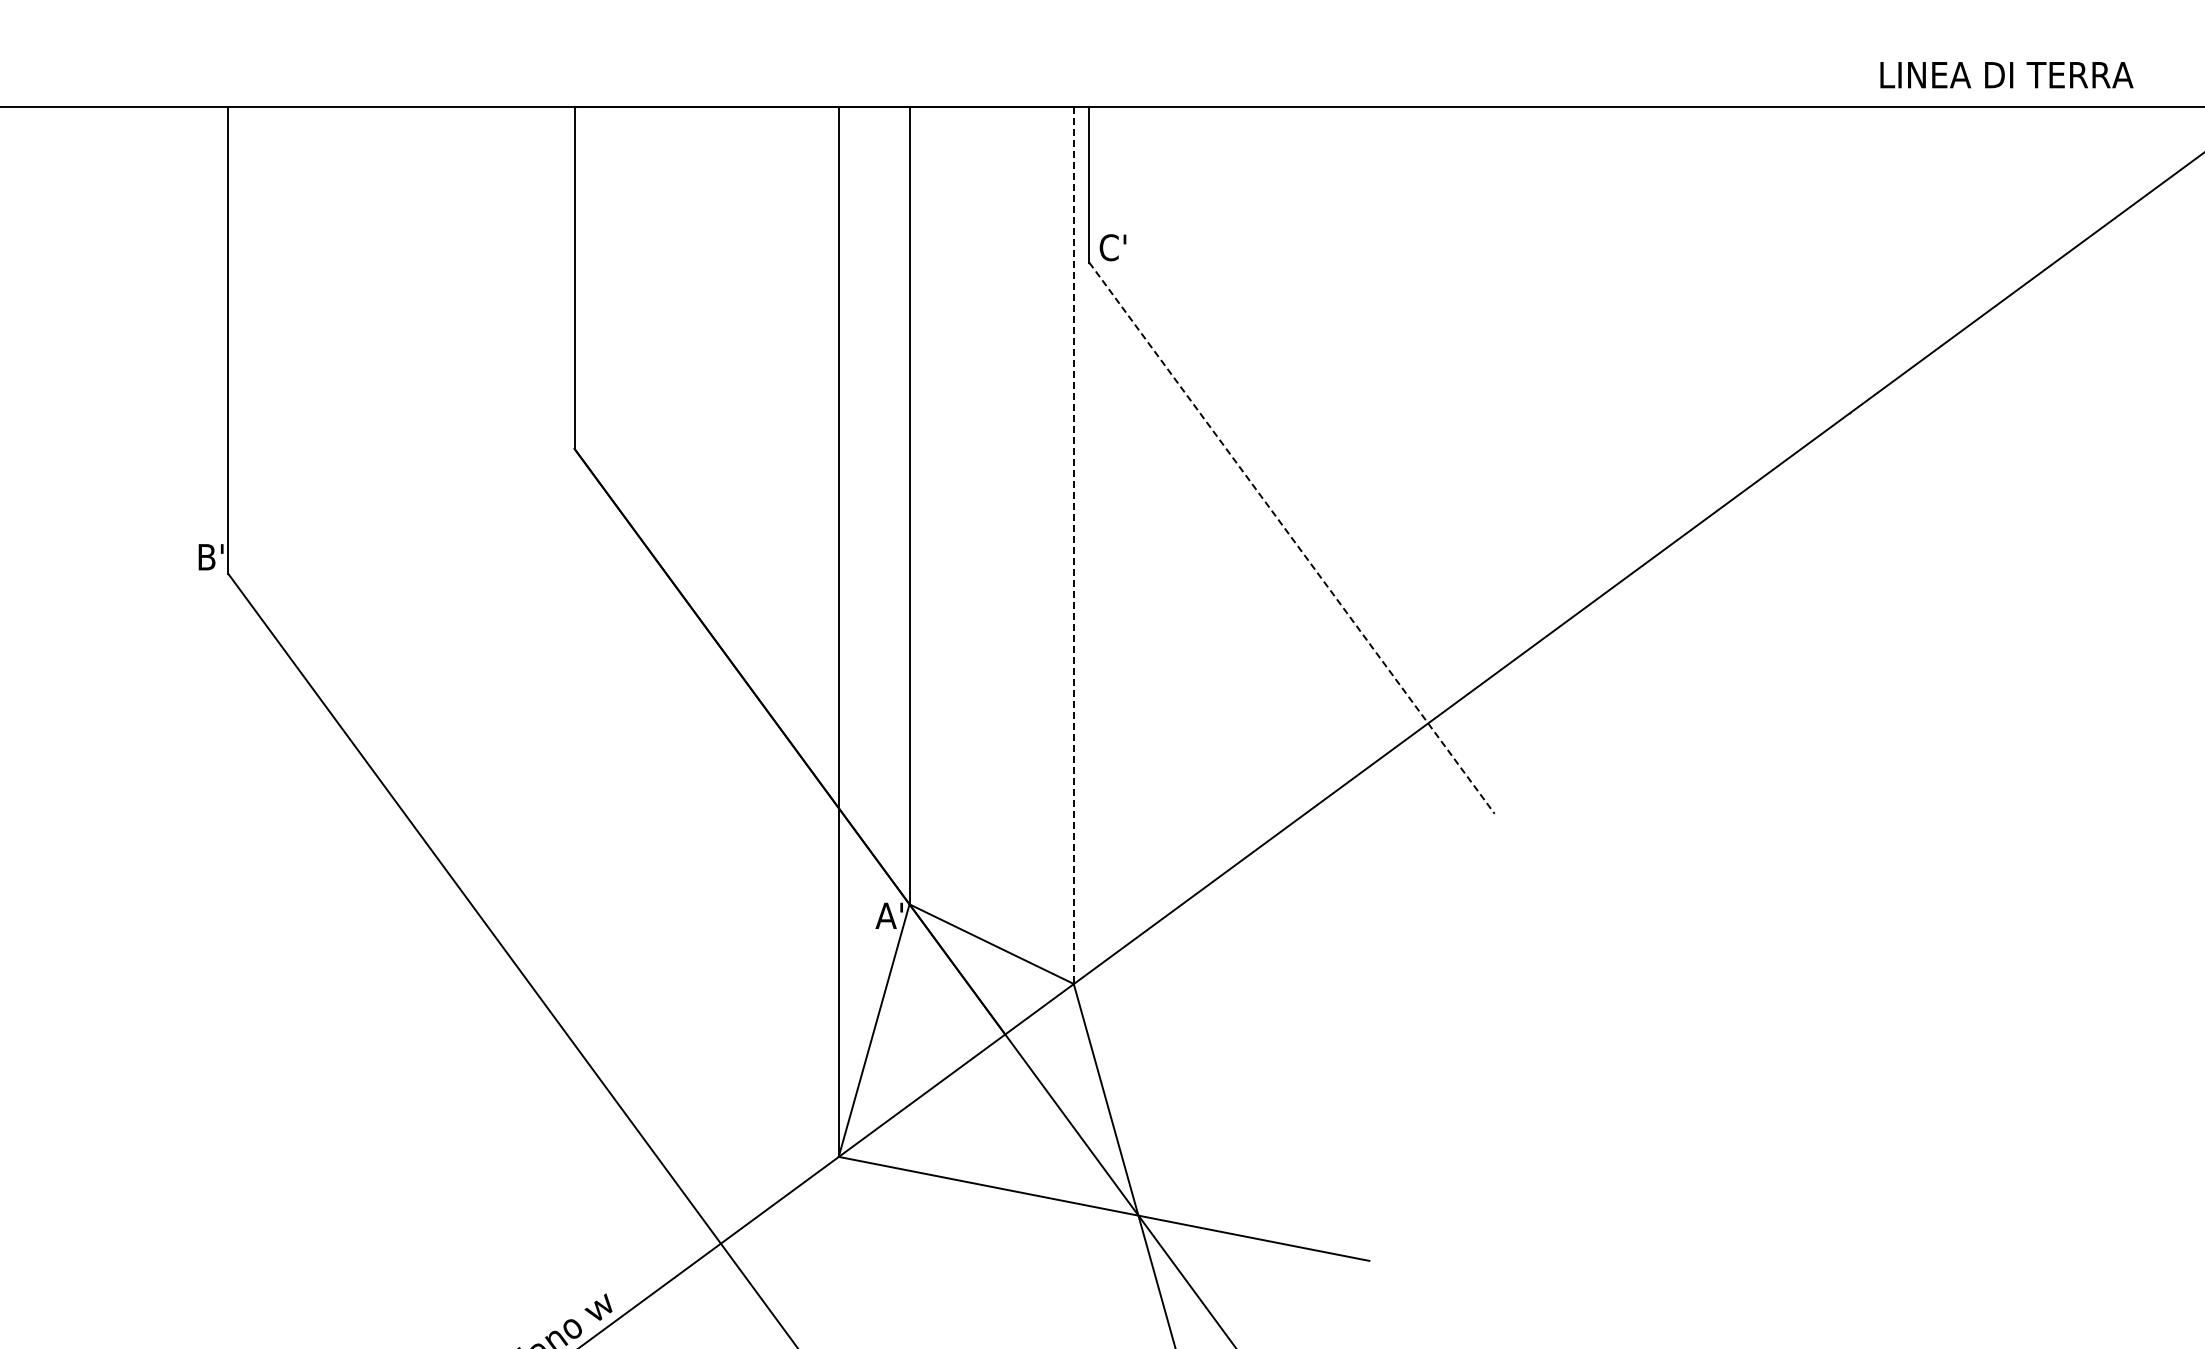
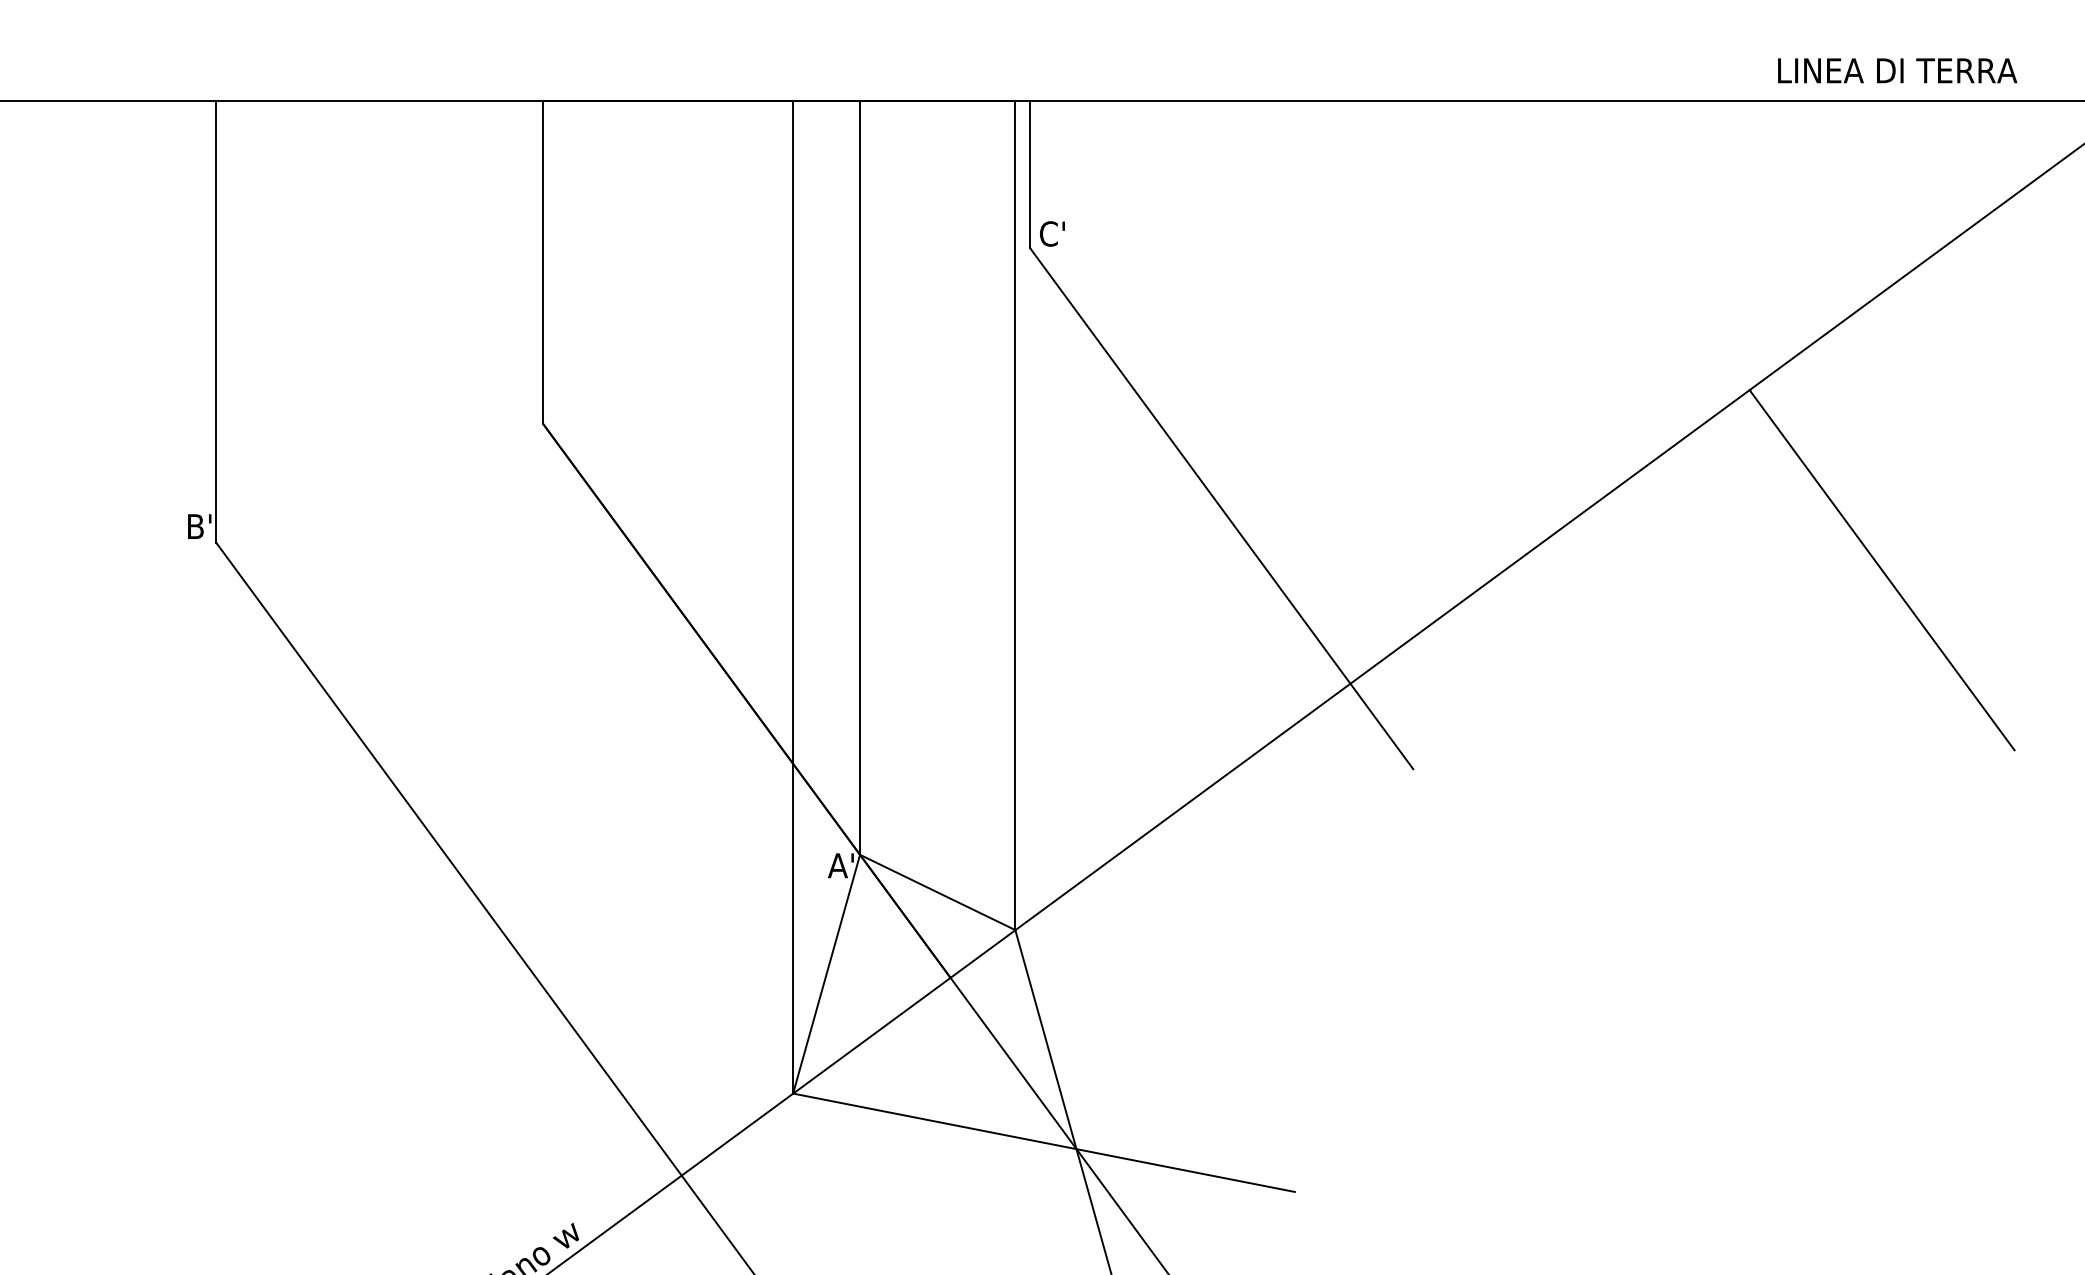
line: (1292, 538) -> (1222, 508), dashed -> solid
line: (1073, 546) -> (1015, 516), dashed -> solid
line: (1990, 602) -> (1882, 569), added

